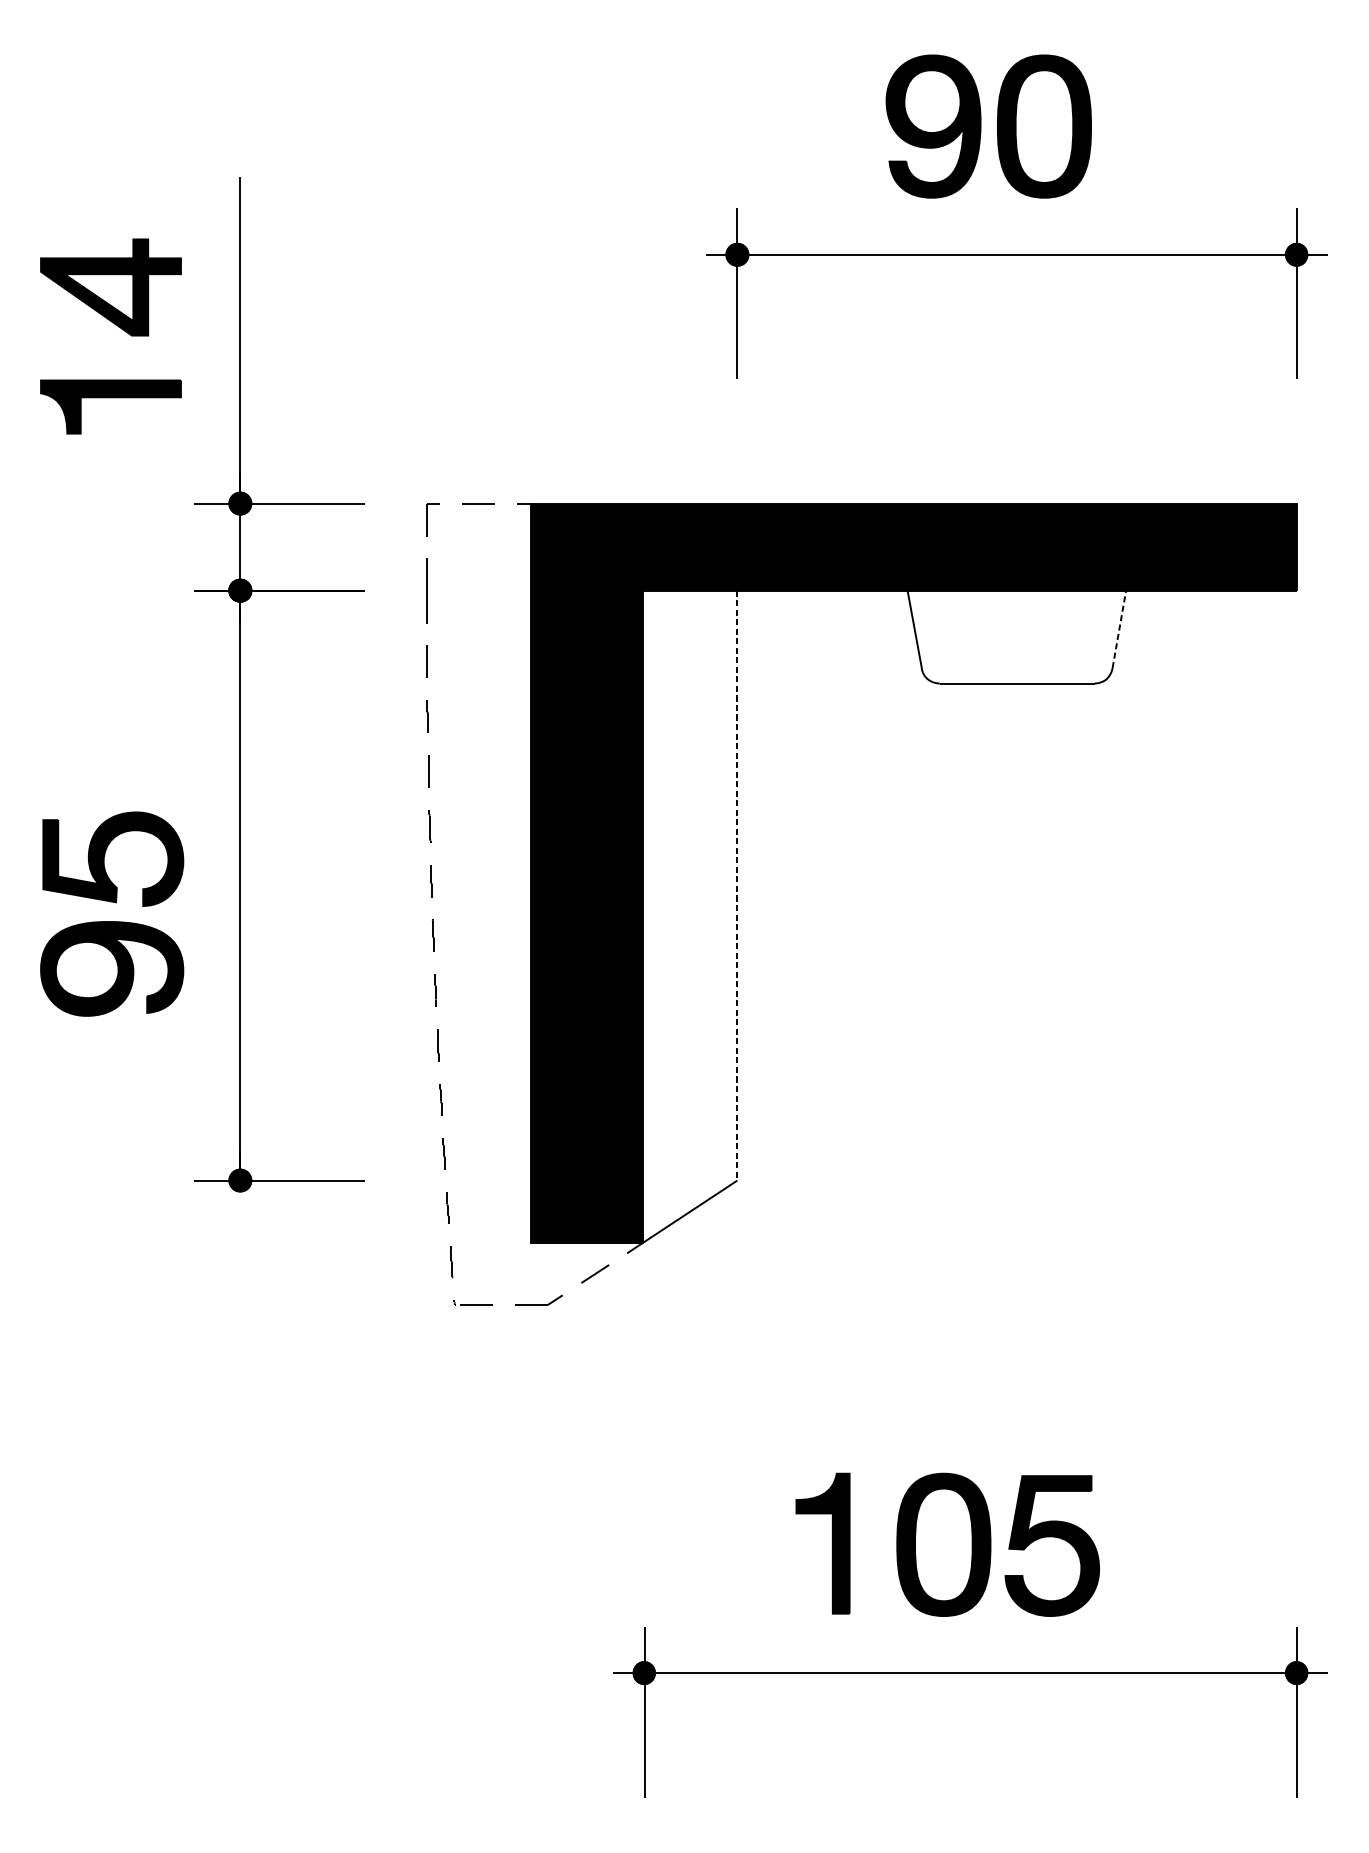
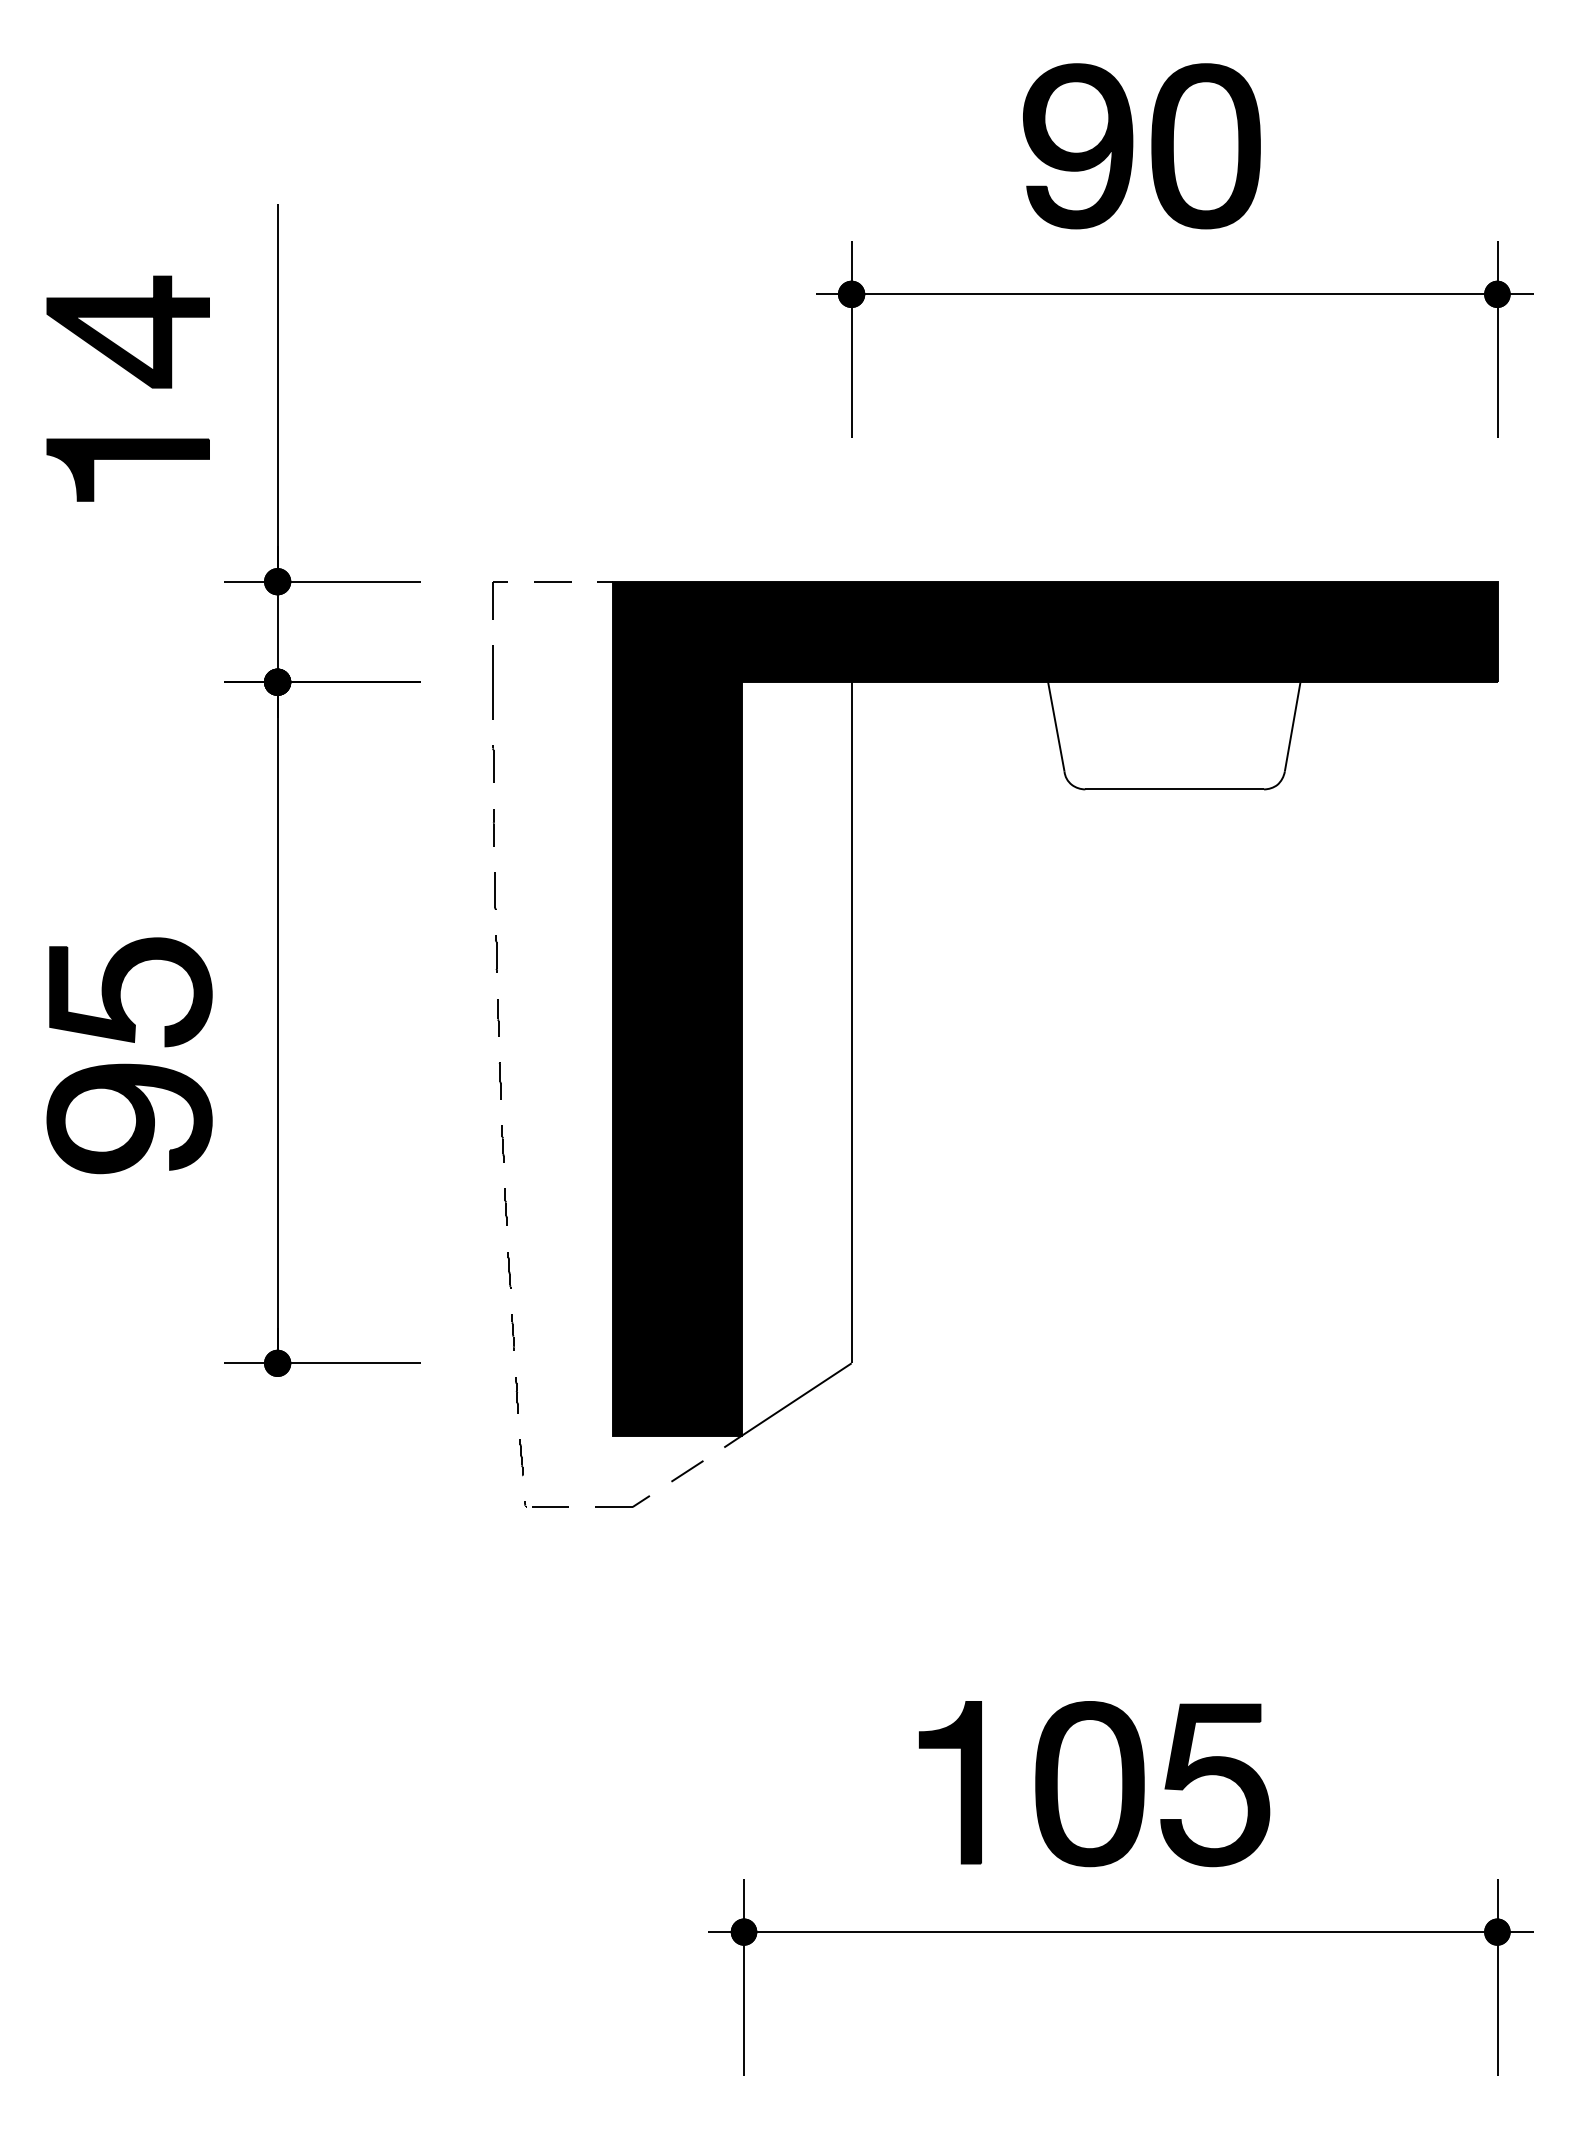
line: (1119, 629) -> (1292, 726), dashed -> solid
line: (737, 885) -> (851, 1022), dashed -> solid

